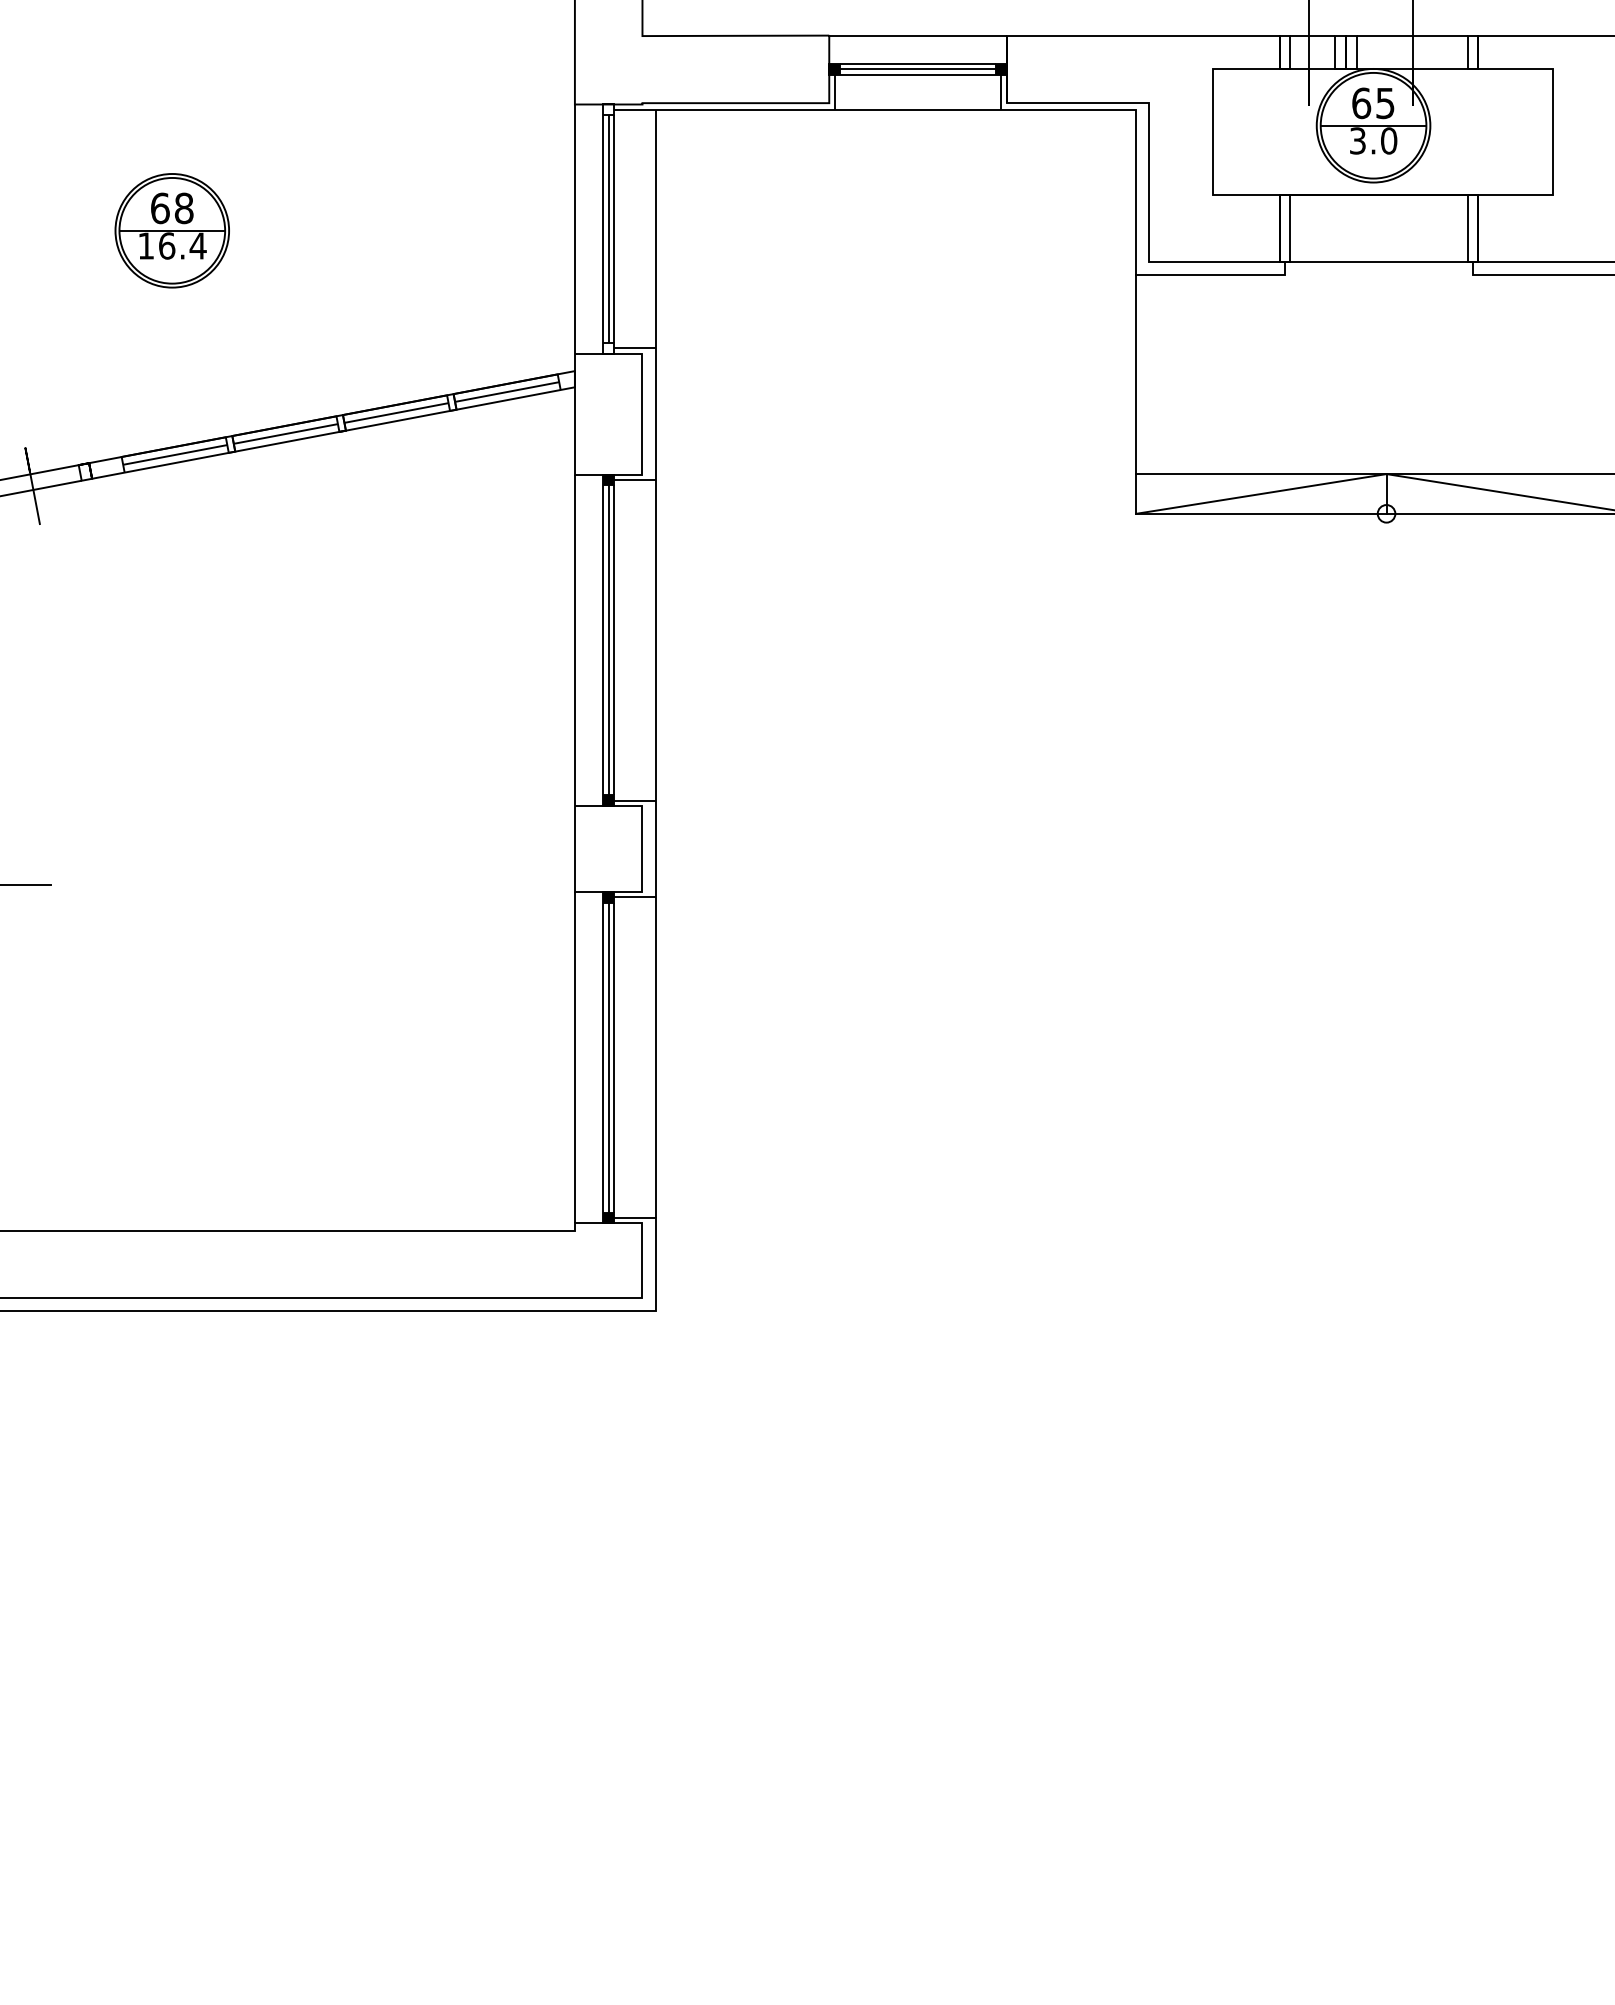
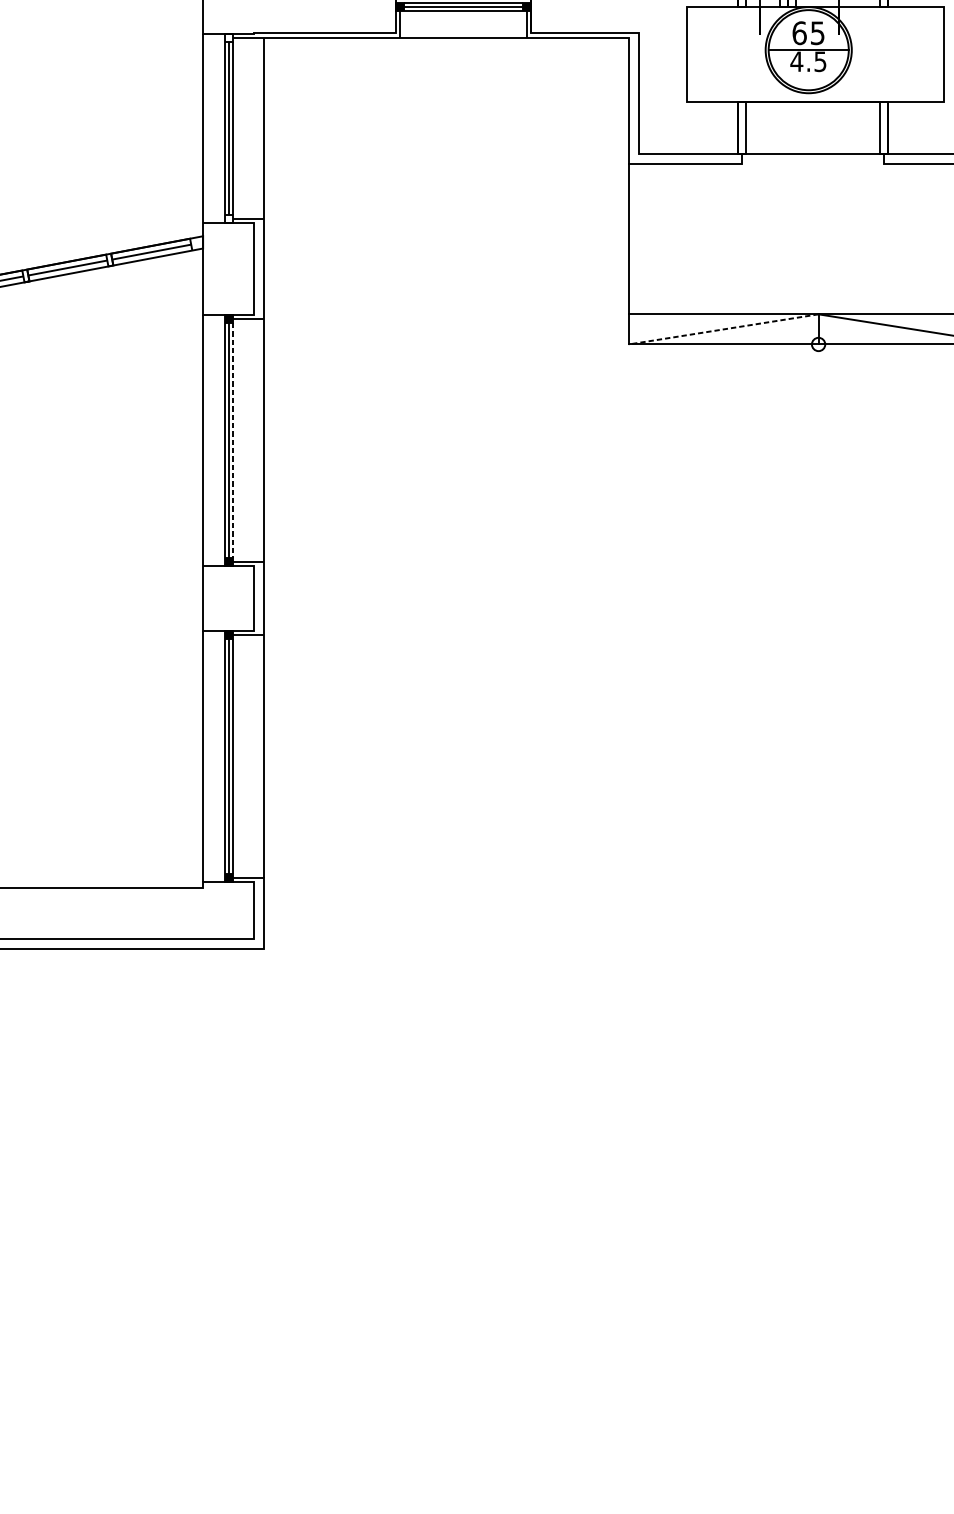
text: (1373, 140) -> (808, 61), 3.0 -> 4.5
line: (1261, 493) -> (723, 329), solid -> dashed
line: (613, 640) -> (232, 440), solid -> dashed

